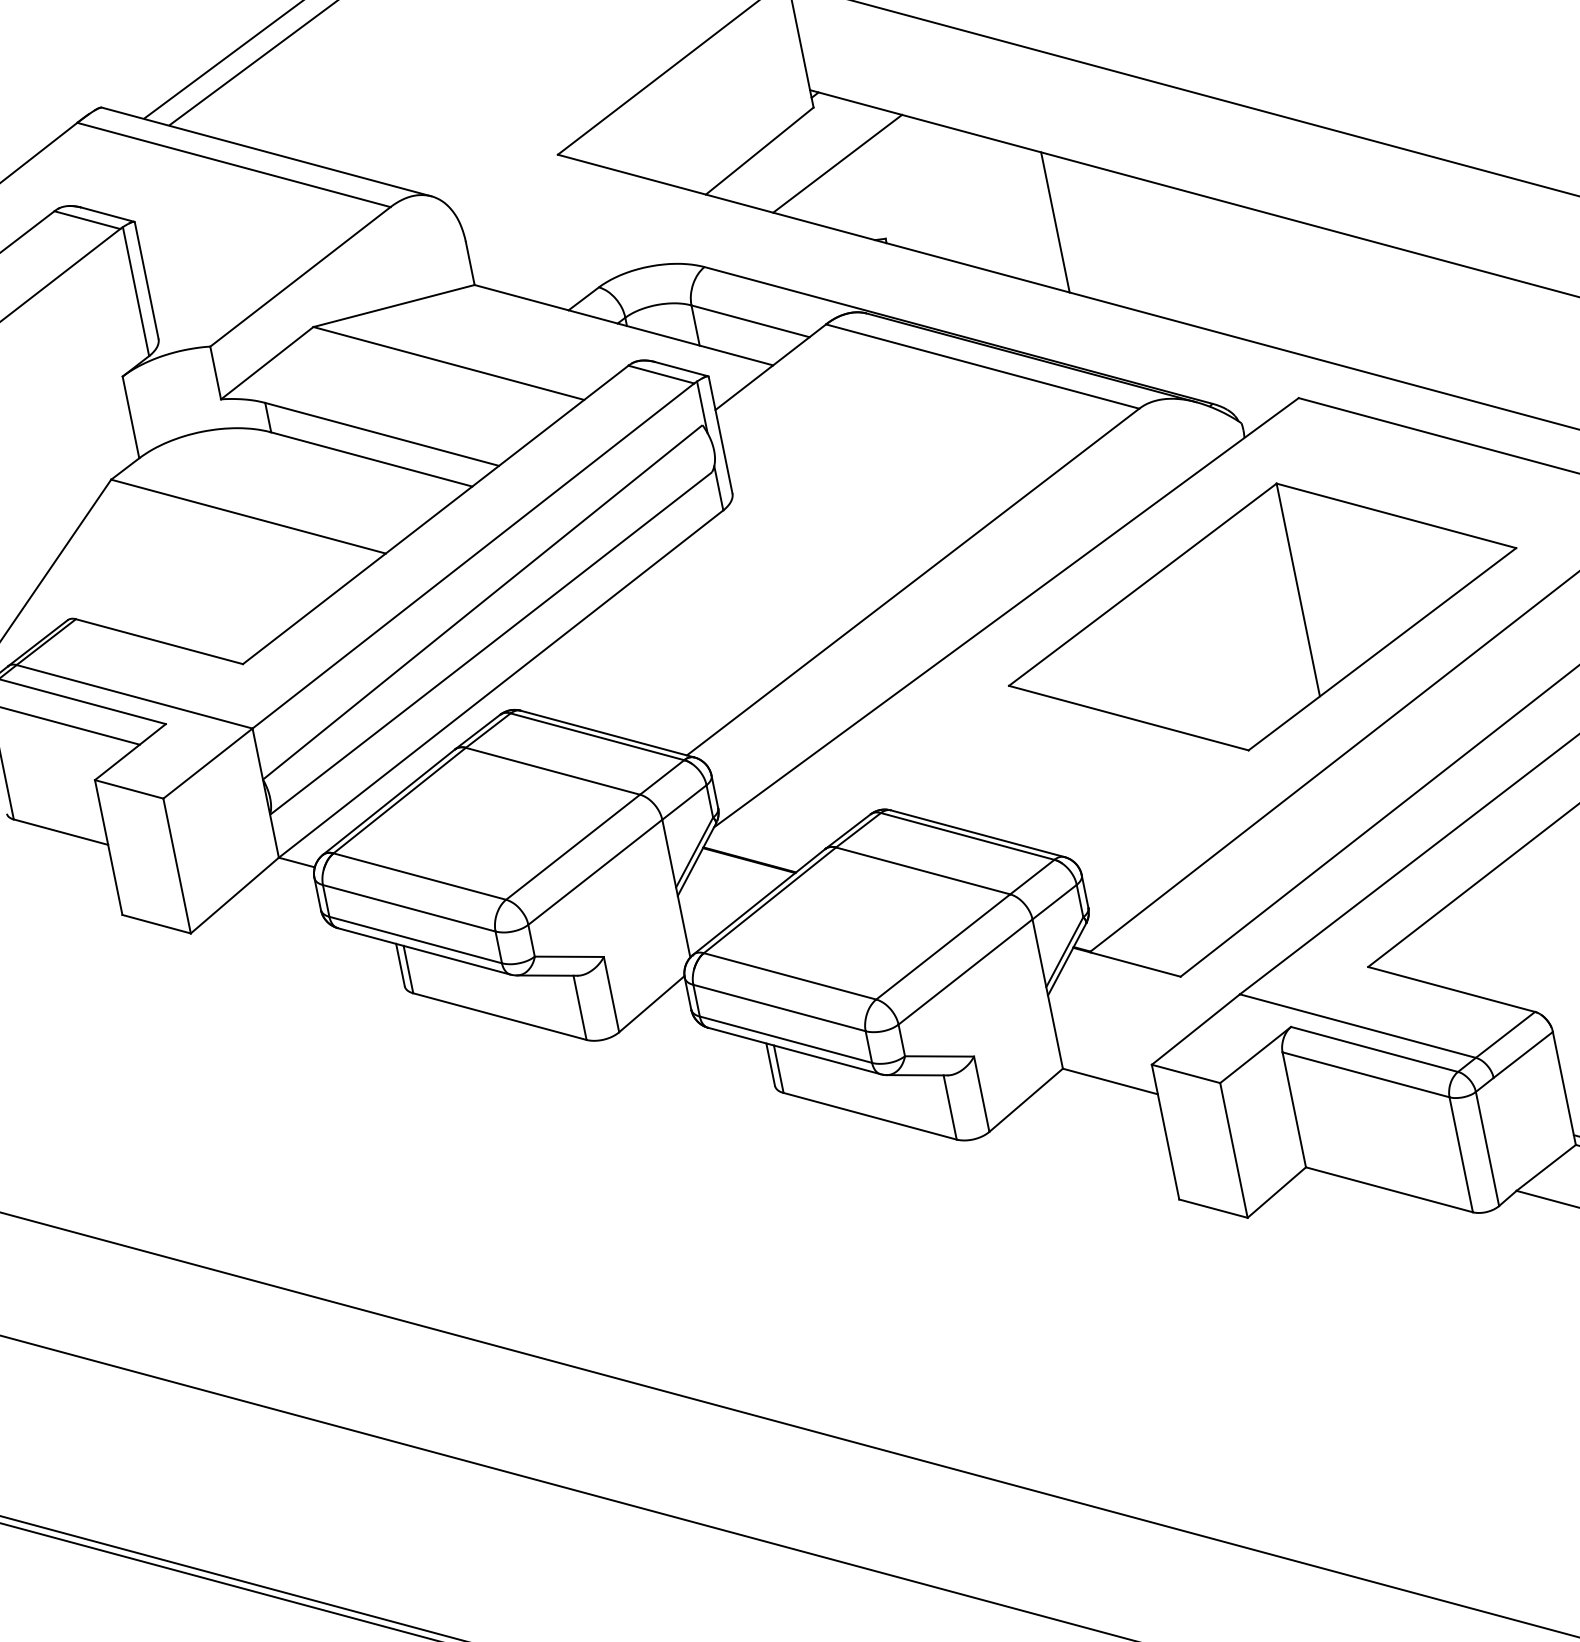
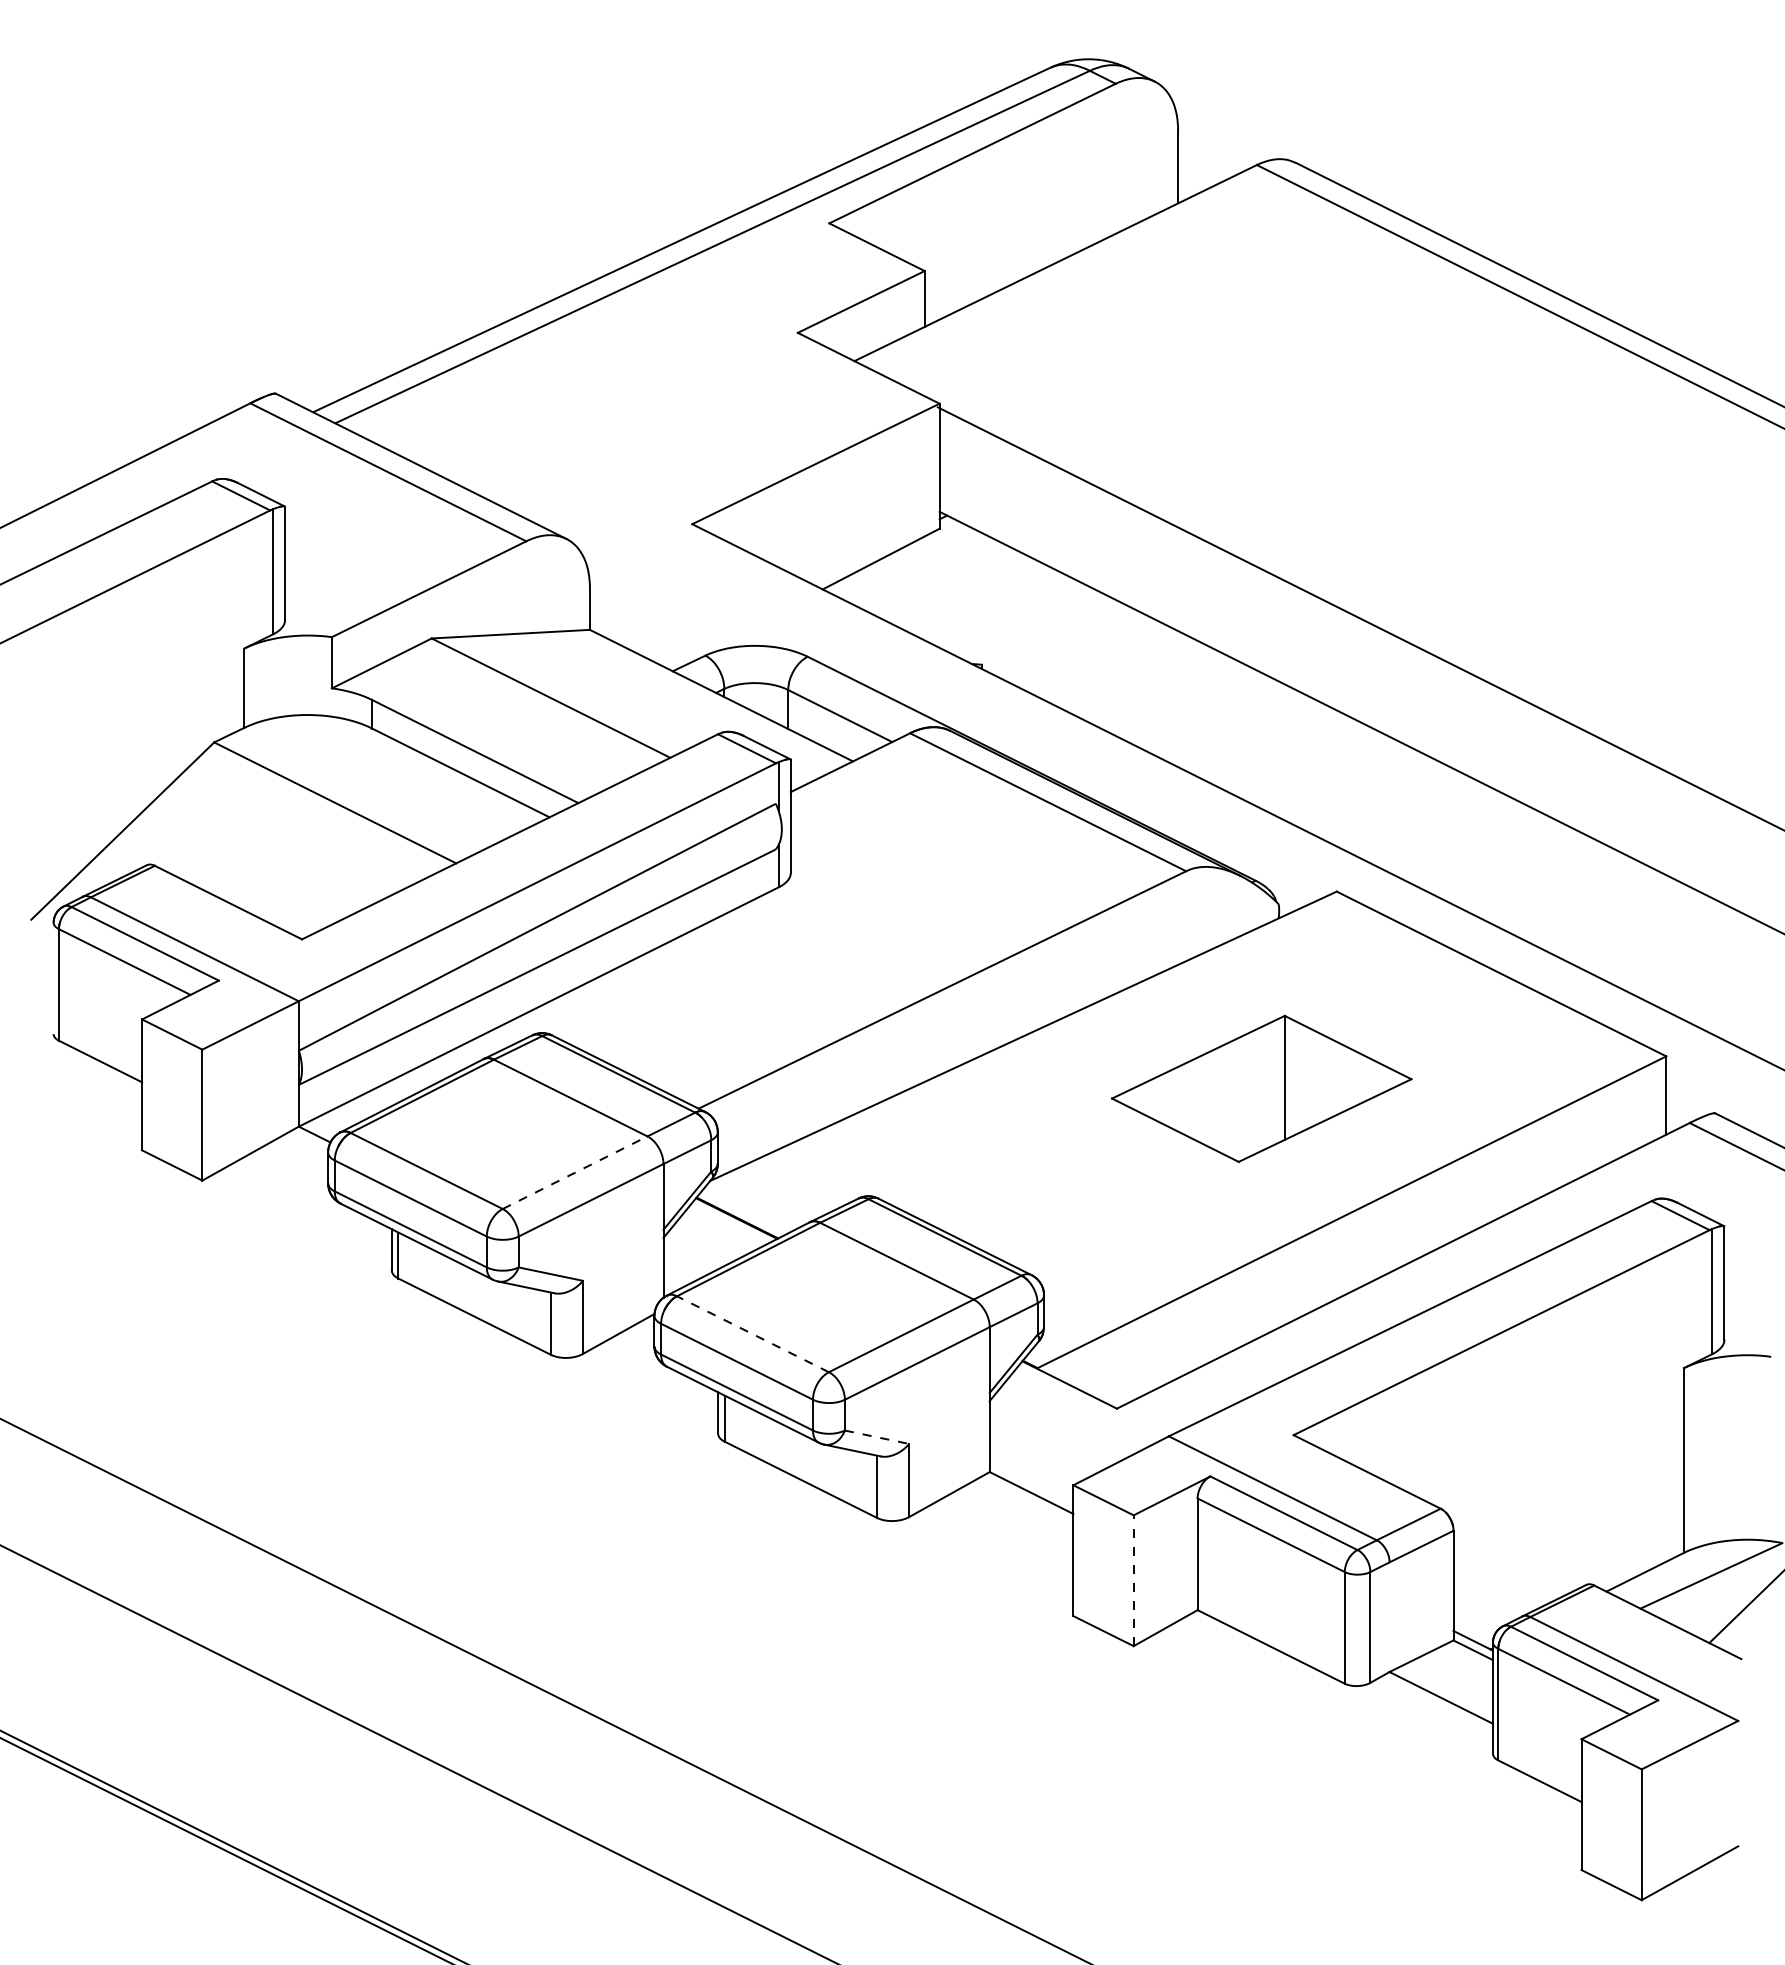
line: (837, 163) -> (951, 585), removed
line: (1055, 222) -> (1143, 681), removed
part: (1262, 616) -> (1261, 1088), size x0.6
line: (573, 846) -> (575, 1172), solid -> dashed
line: (789, 976) -> (752, 1334), solid -> dashed
line: (940, 1056) -> (877, 1437), solid -> dashed
line: (1233, 1150) -> (1133, 1580), solid -> dashed

